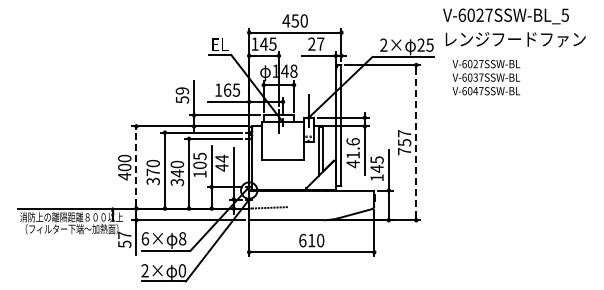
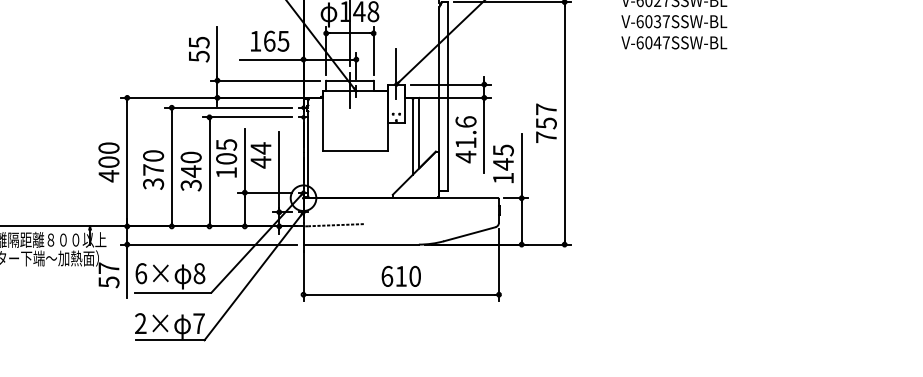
text: (182, 90) -> (199, 41), 59 -> 55
line: (416, 143) -> (565, 124), dashed -> solid
line: (136, 167) -> (127, 162), dashed -> solid
text: (182, 270) -> (199, 323), 0 -> 7

